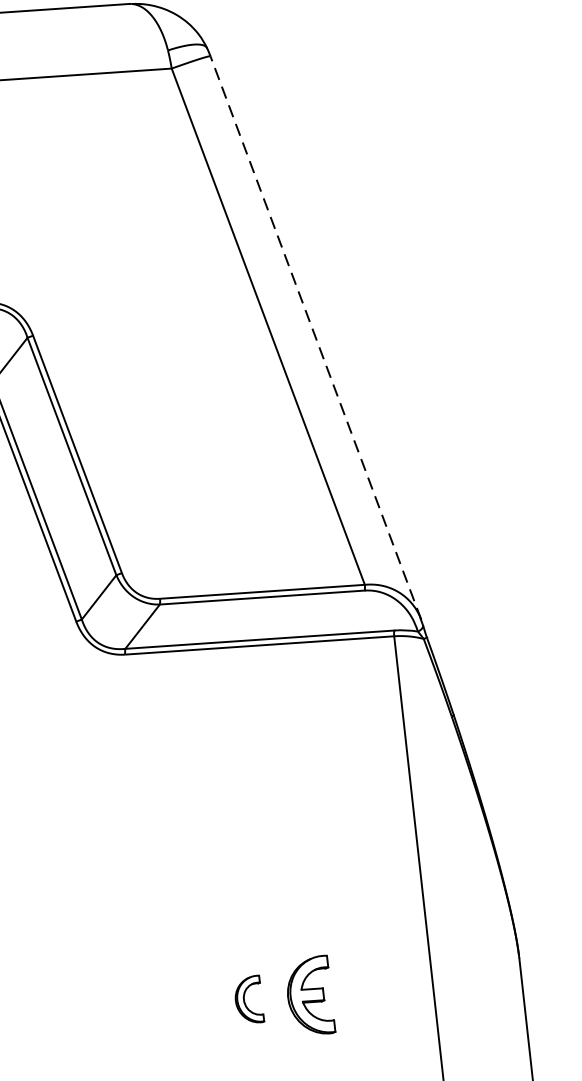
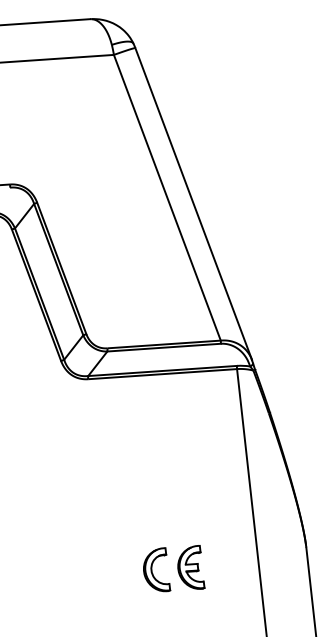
line: (315, 337) -> (193, 203), dashed -> solid
part: (250, 998) -> (157, 569), size x1.67

